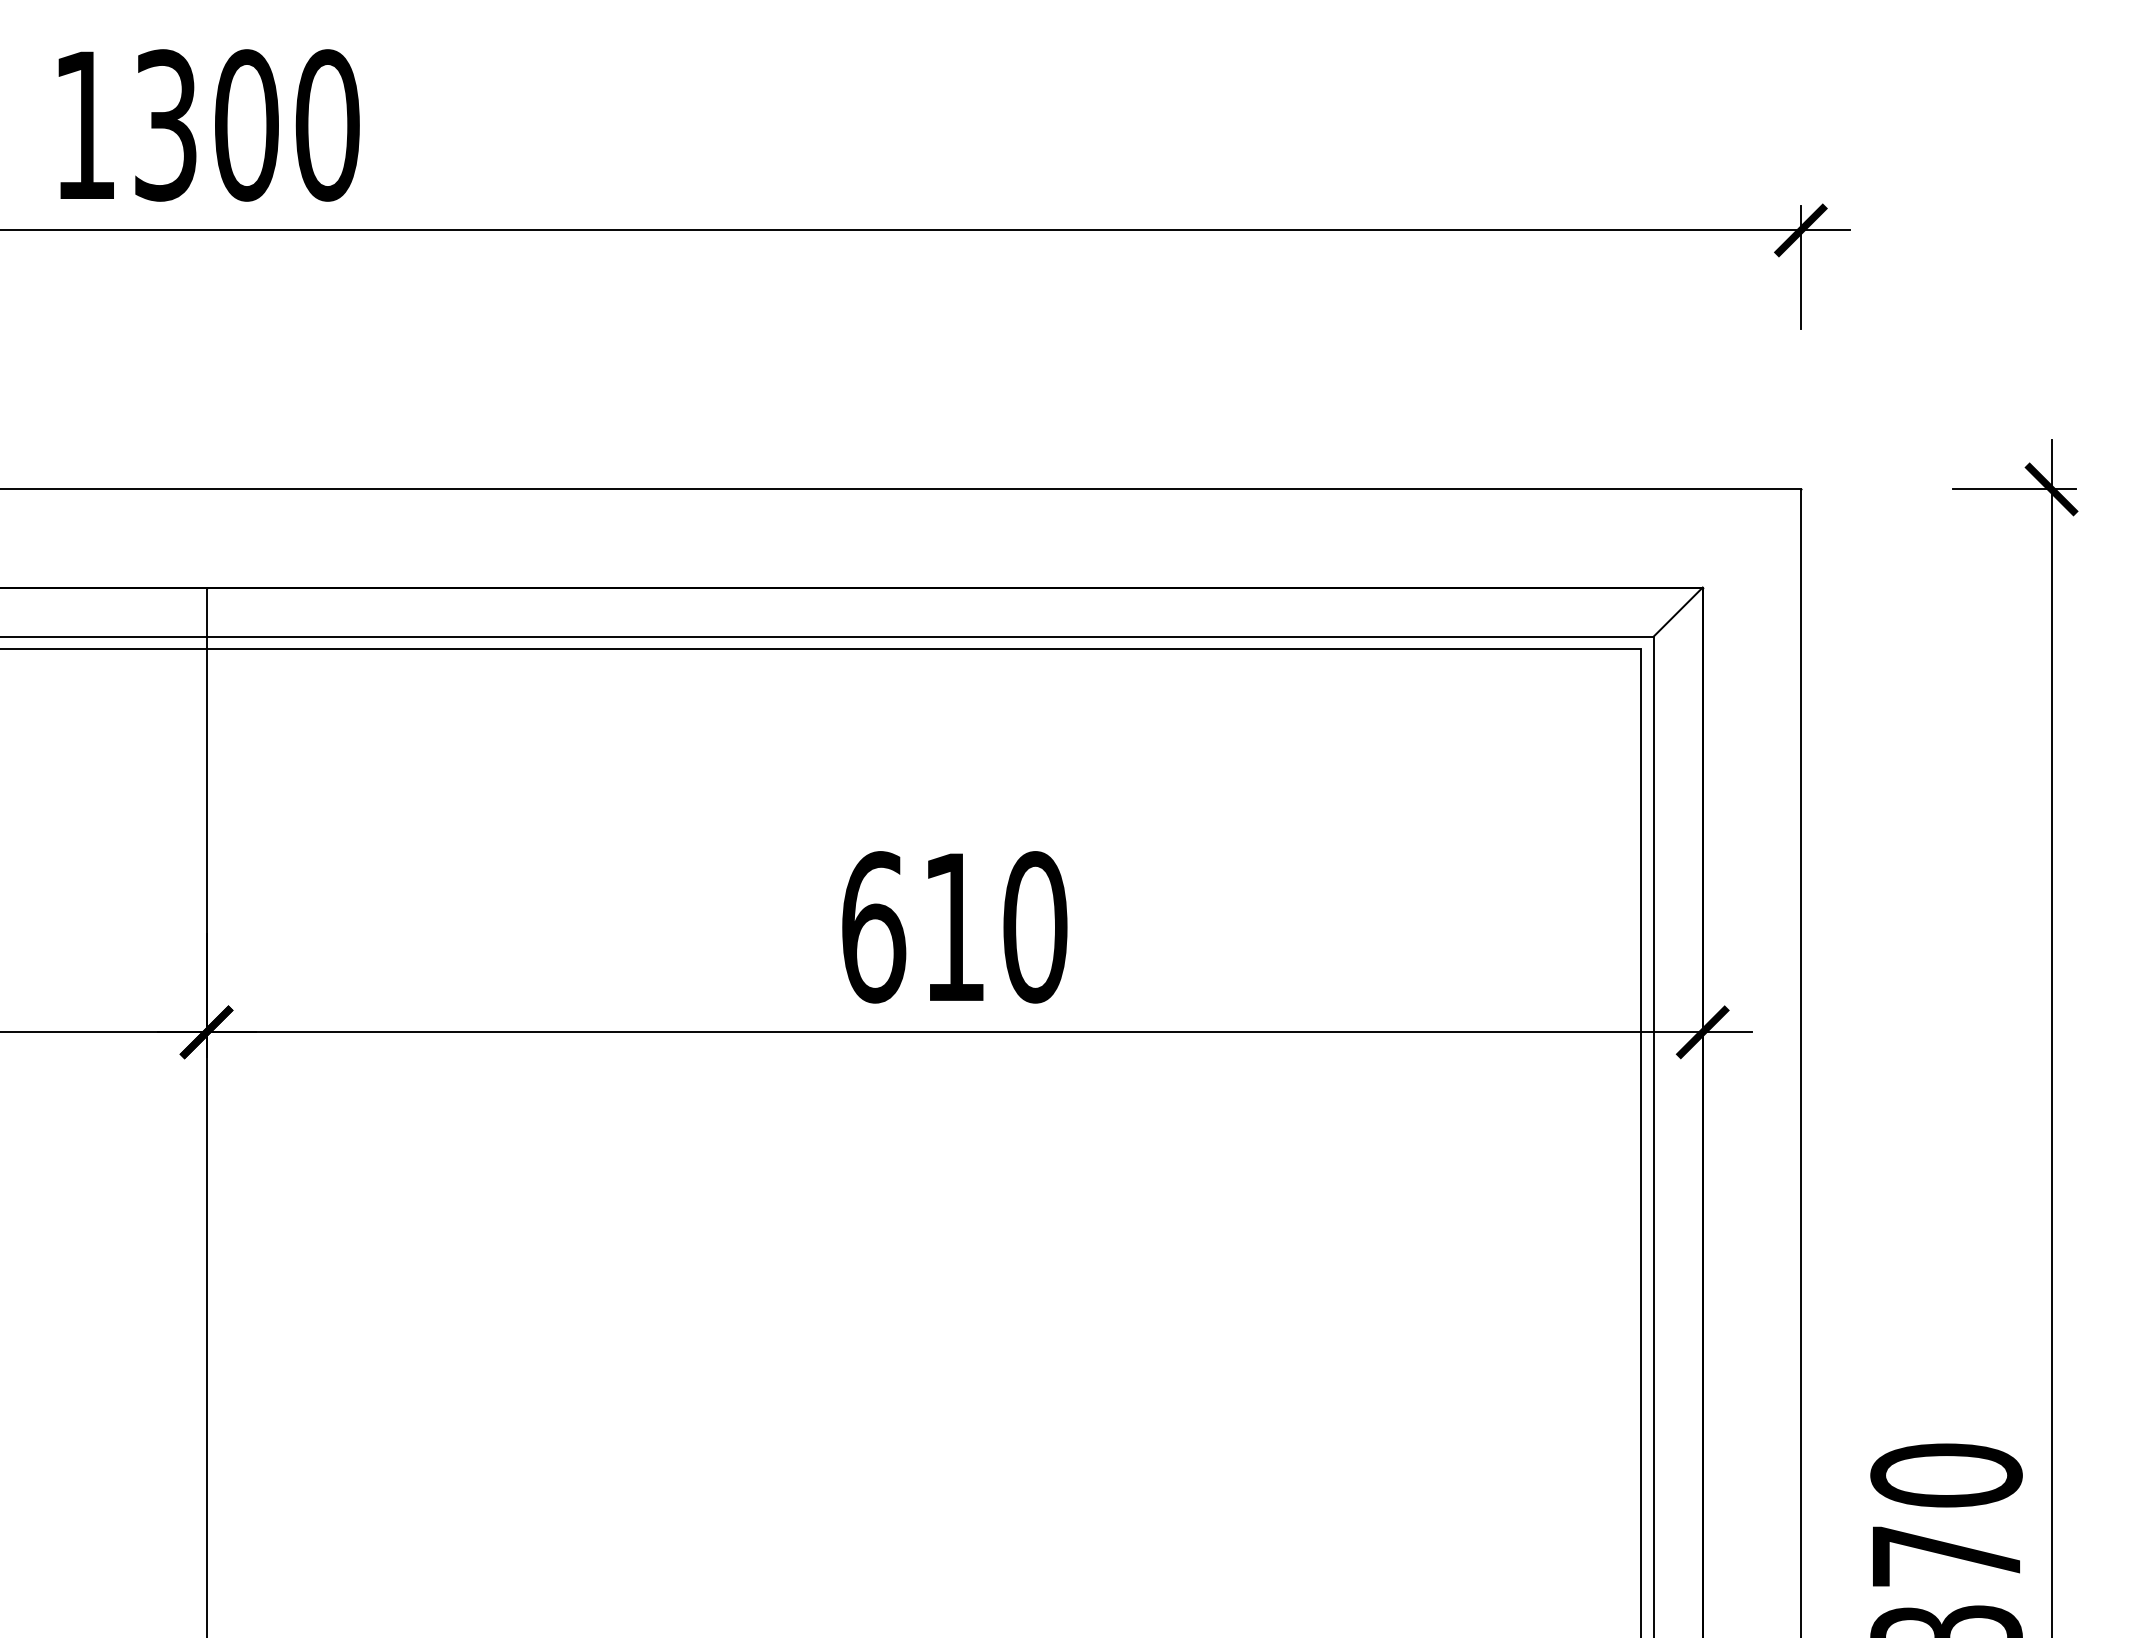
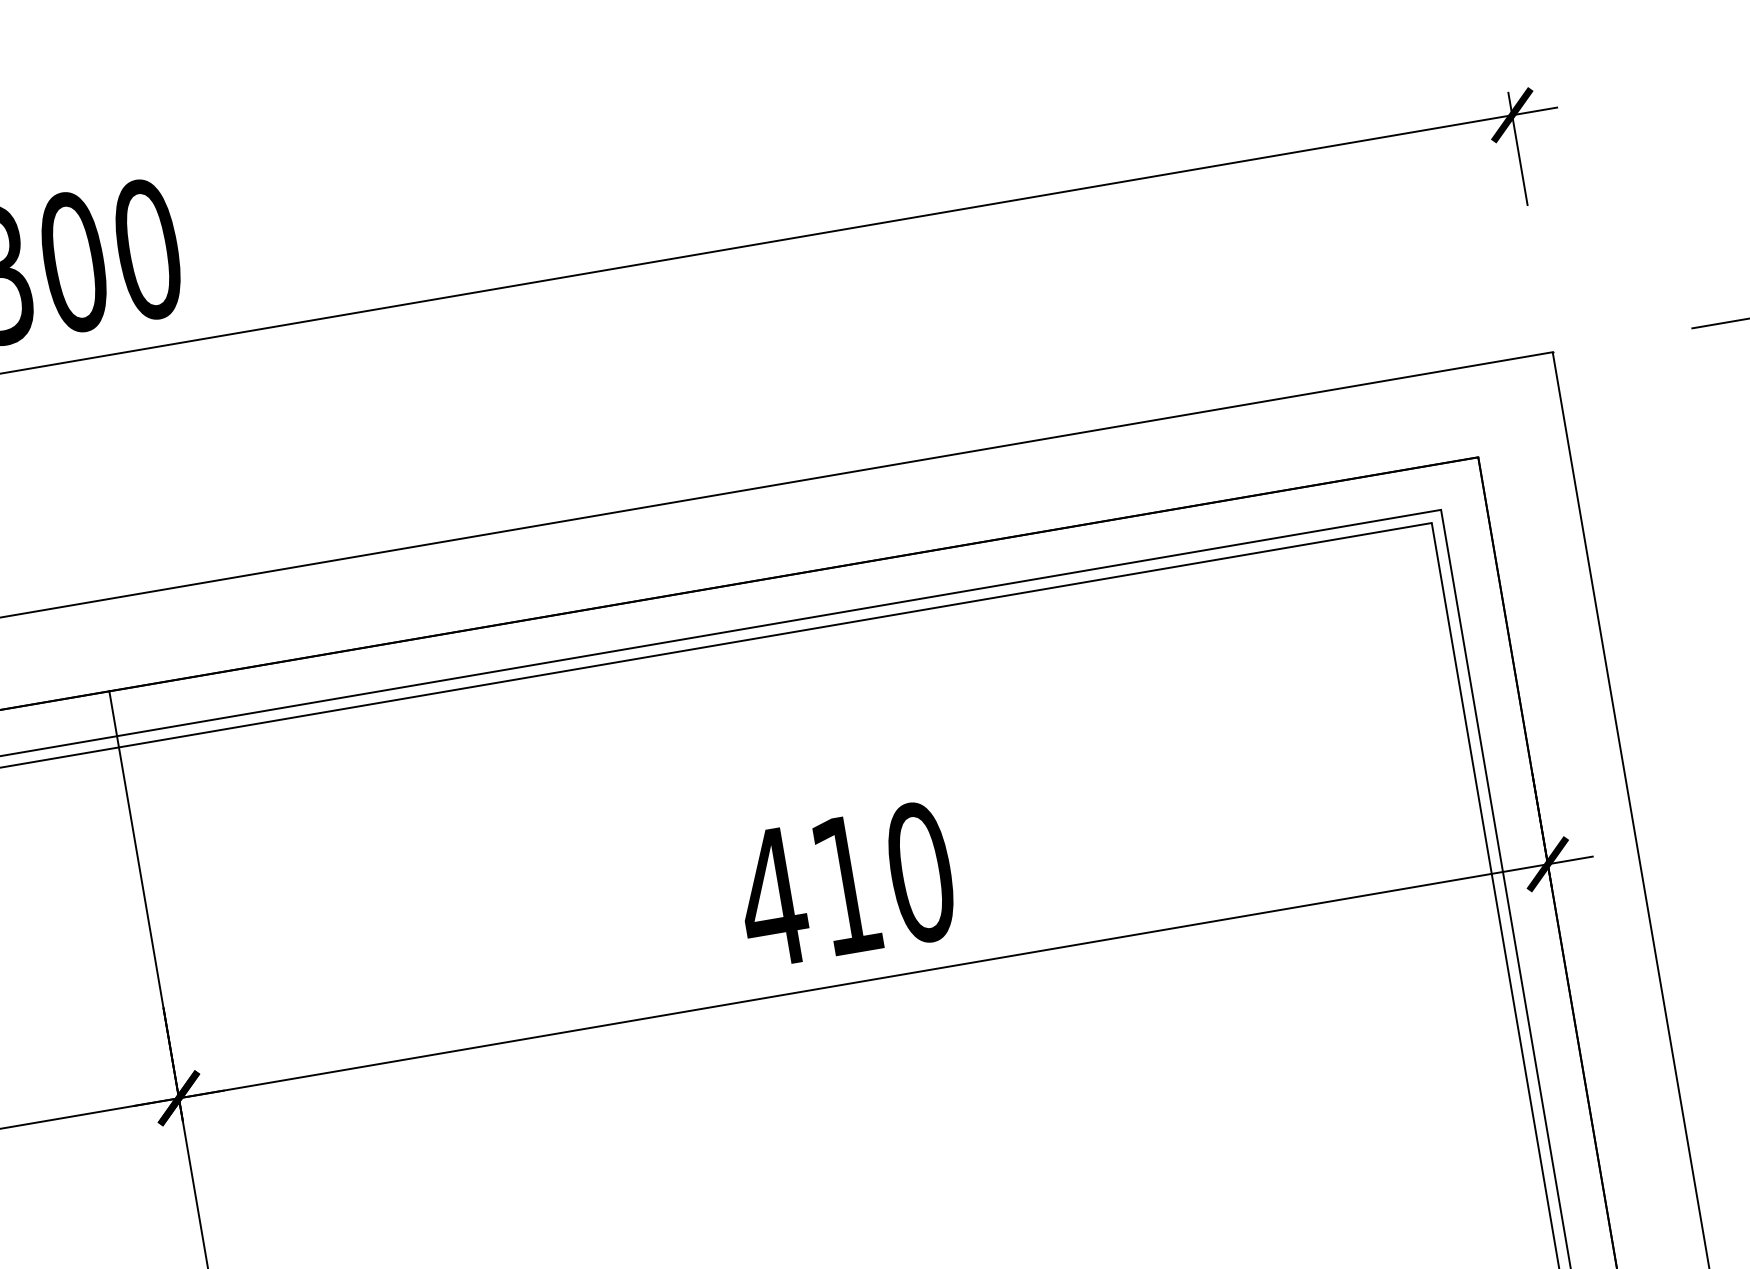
line: (1677, 611) -> (1458, 483), removed
text: (873, 927) -> (772, 898), 610 -> 410

